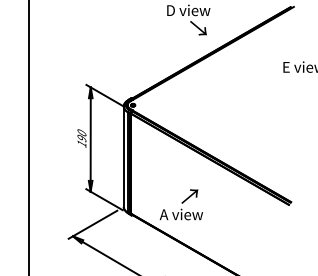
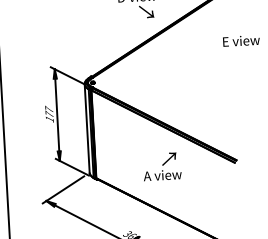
text: (81, 135) -> (48, 111), 190 -> 177
text: (180, 204) -> (161, 166), moved

